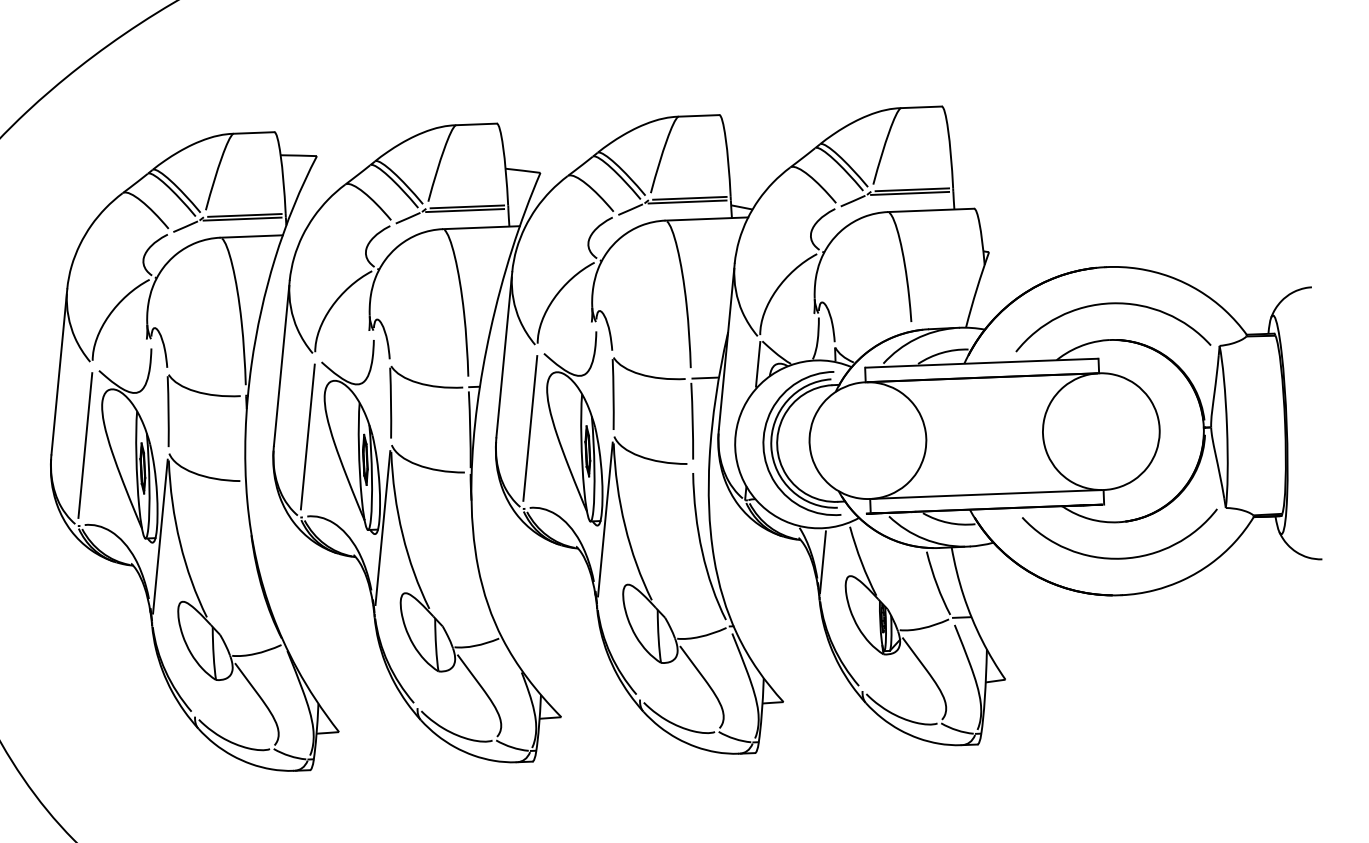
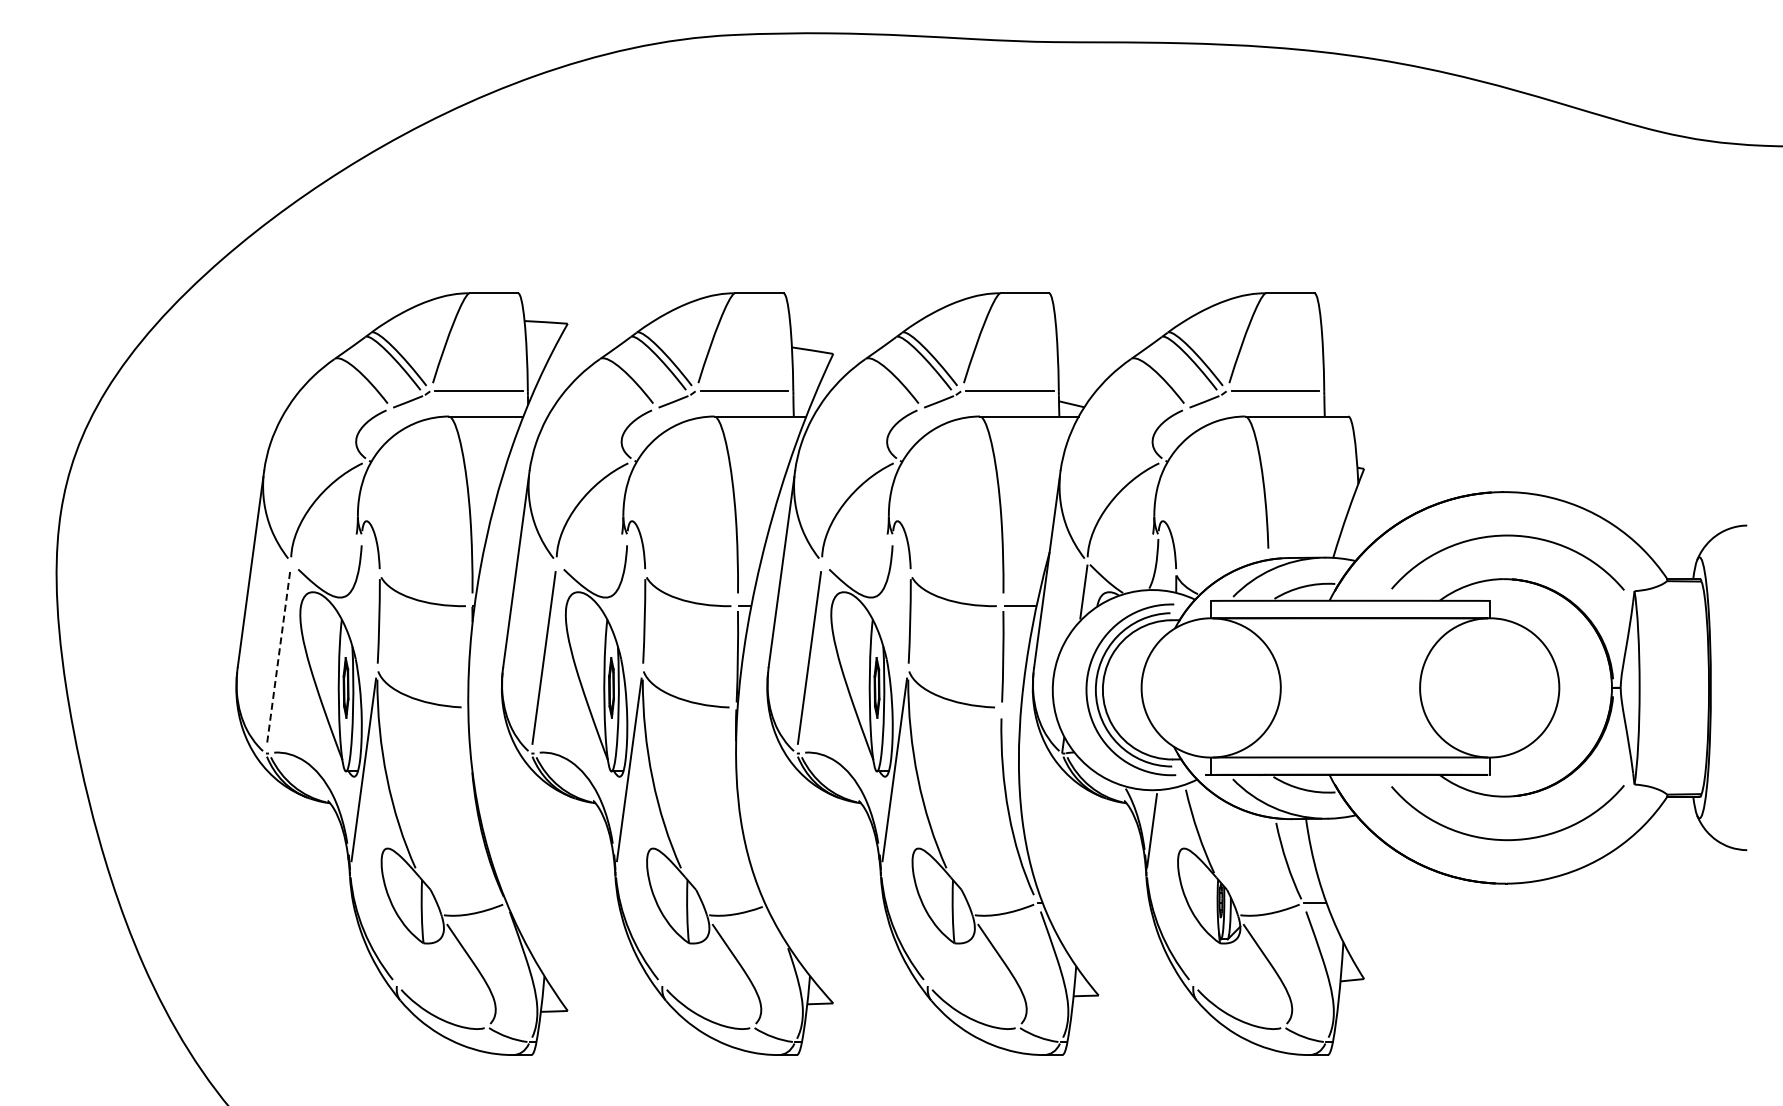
line: (909, 193) -> (1272, 395), removed
line: (686, 202) -> (1006, 395), removed
line: (464, 210) -> (741, 395), removed
line: (241, 219) -> (475, 395), removed
line: (85, 445) -> (278, 657), solid -> dashed

